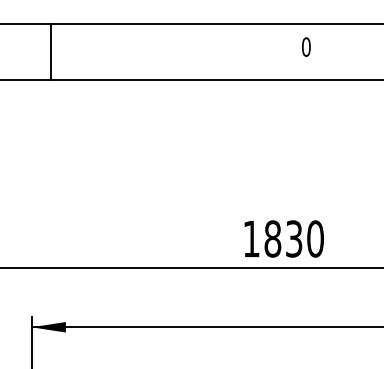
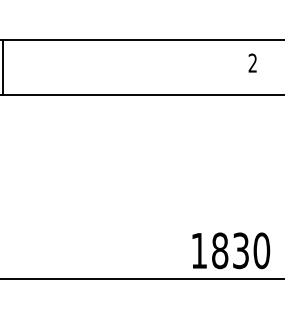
text: (306, 46) -> (252, 62), 0 -> 2

